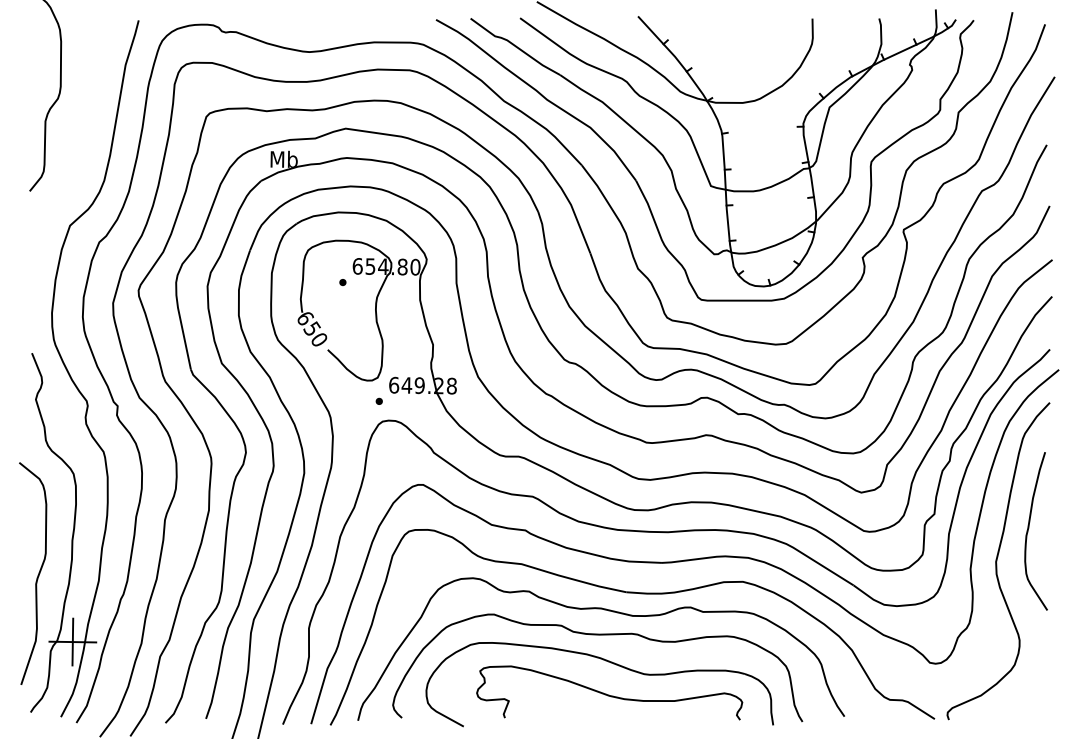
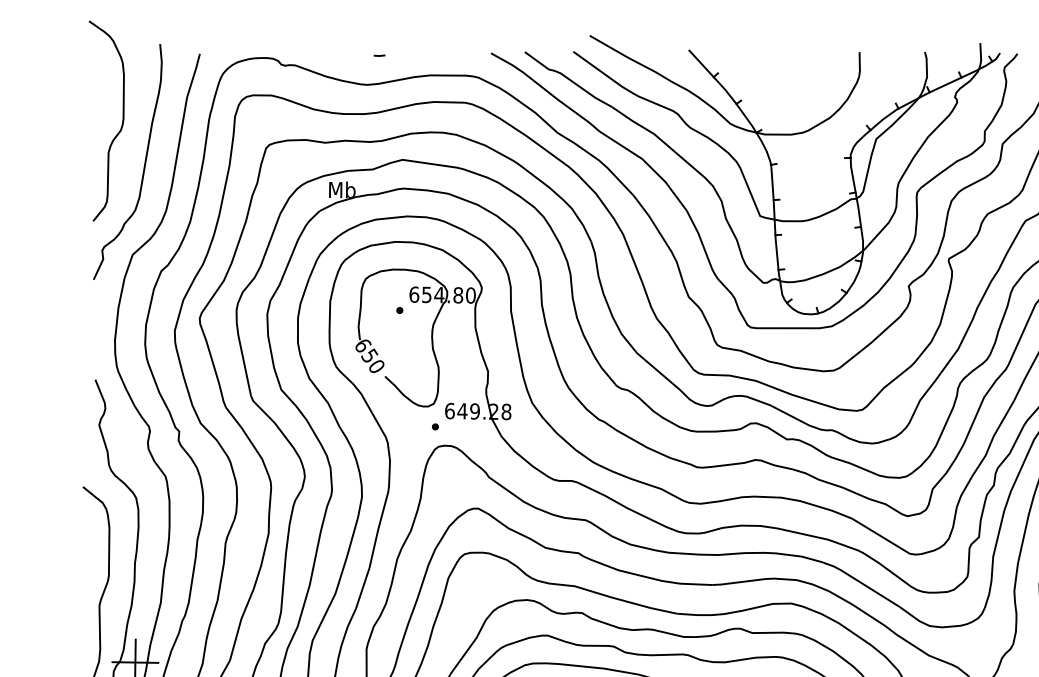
line: (322, 22) -> (379, 55), added
curve: (81, 133) -> (143, 164), added

